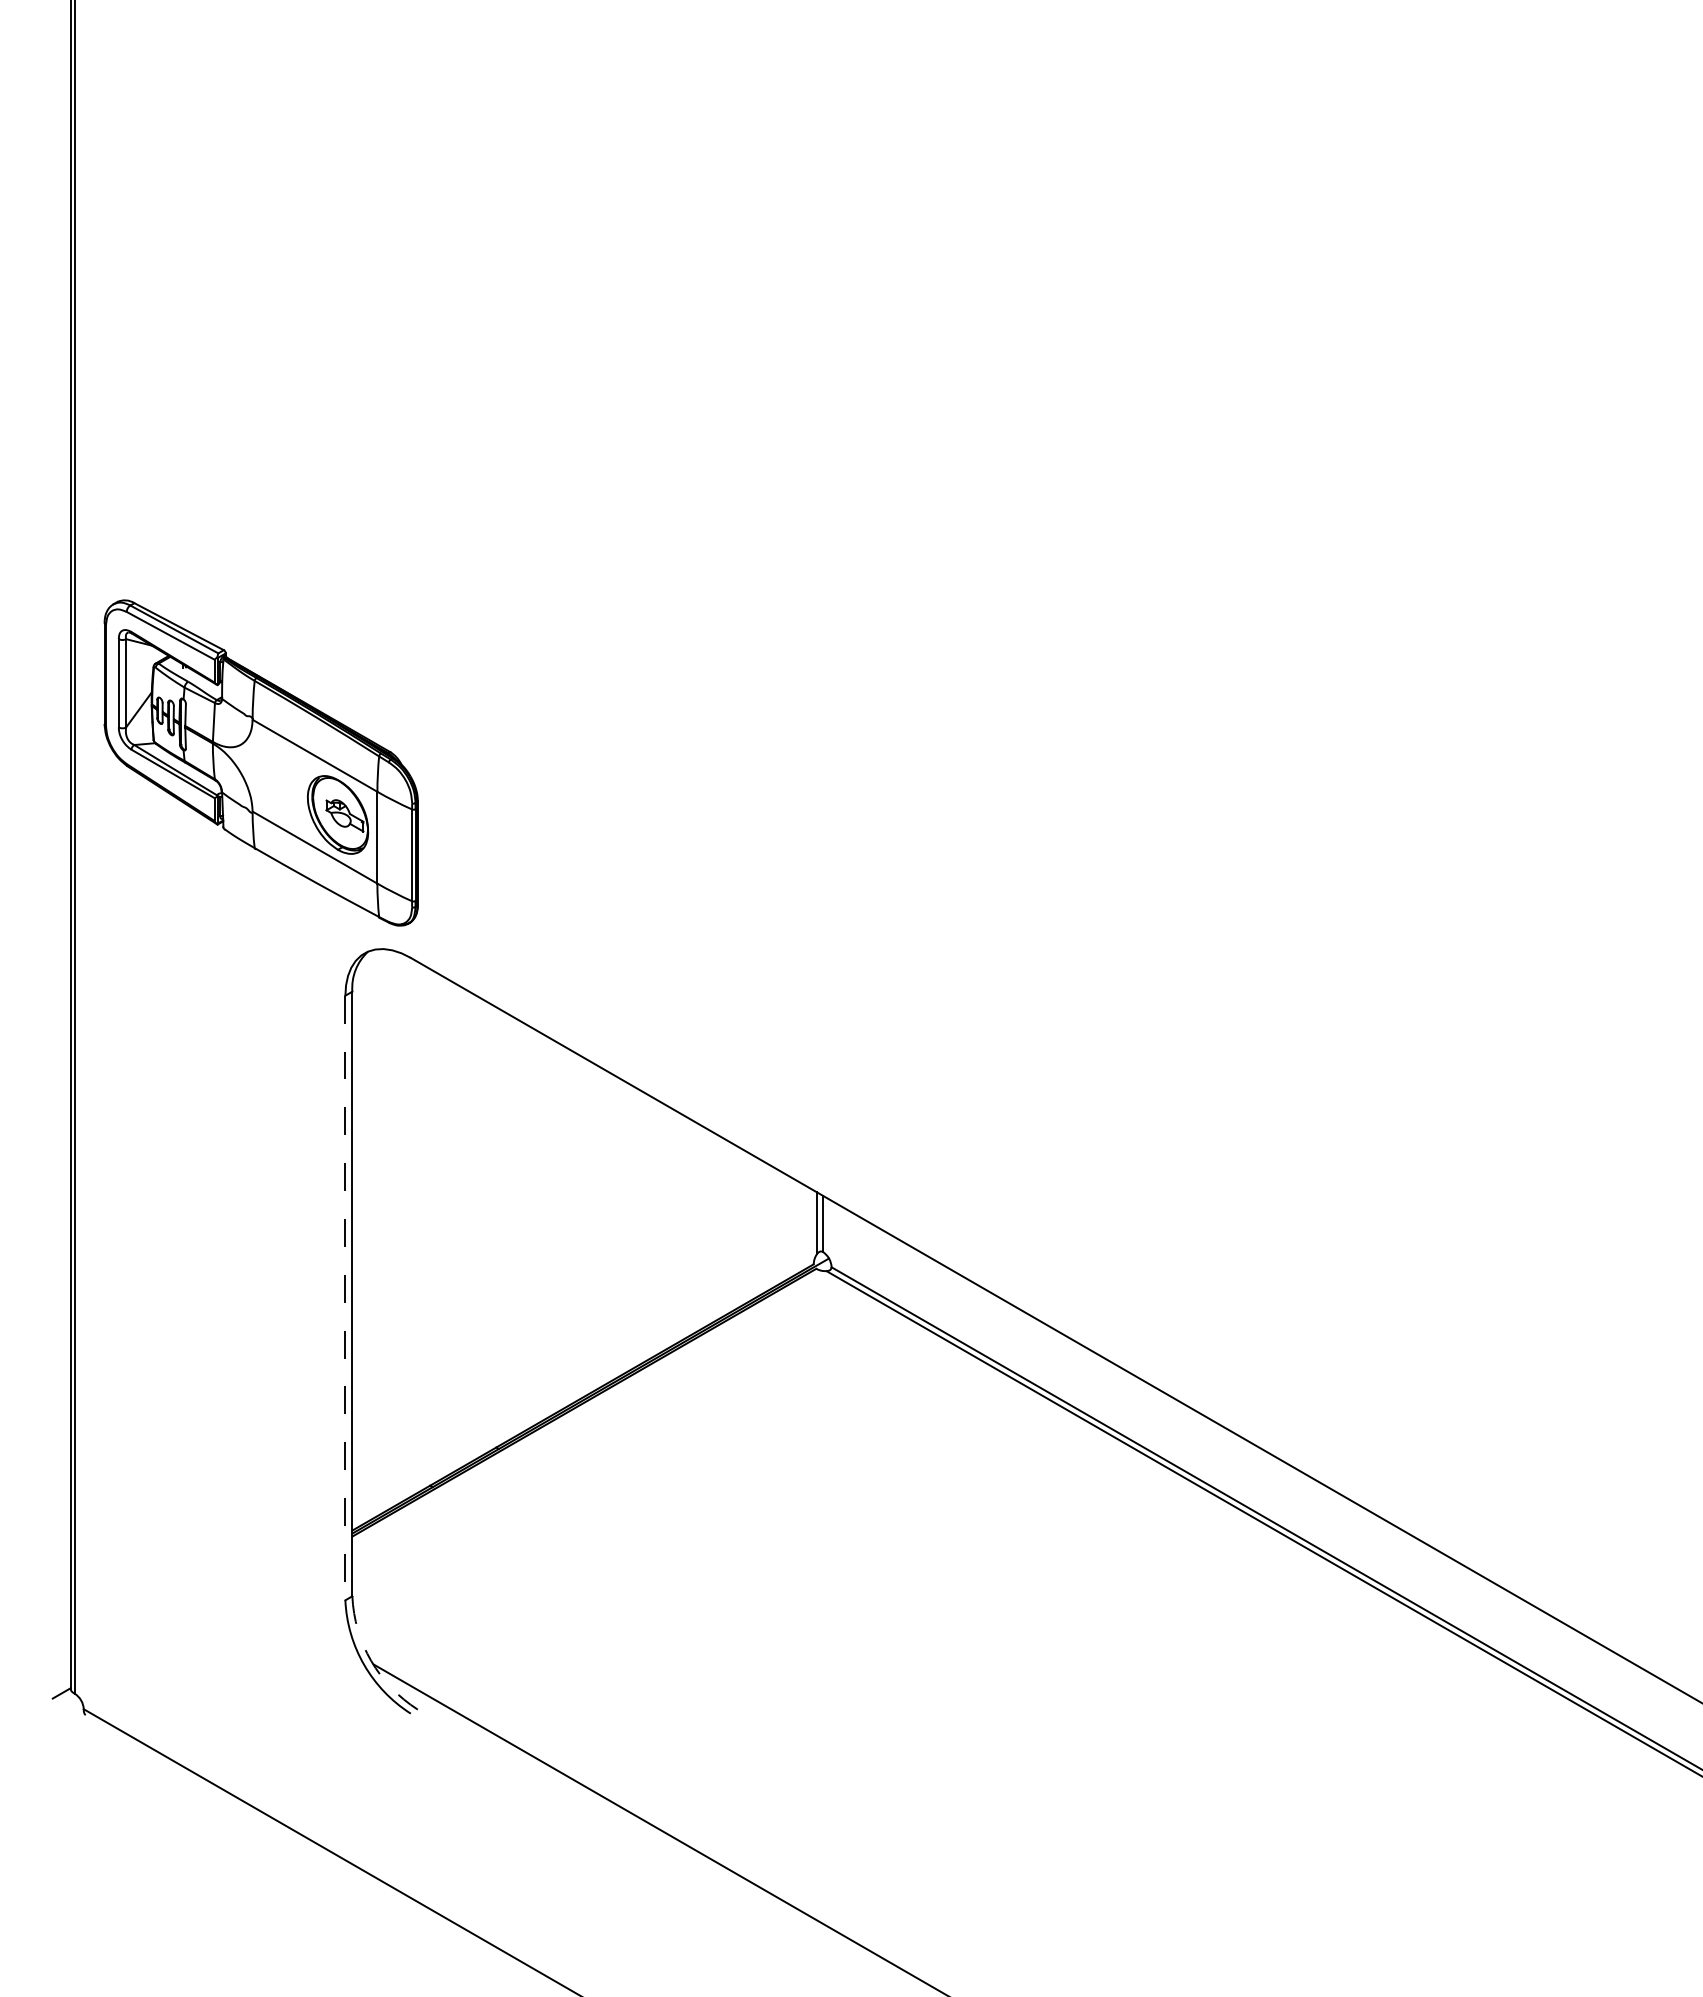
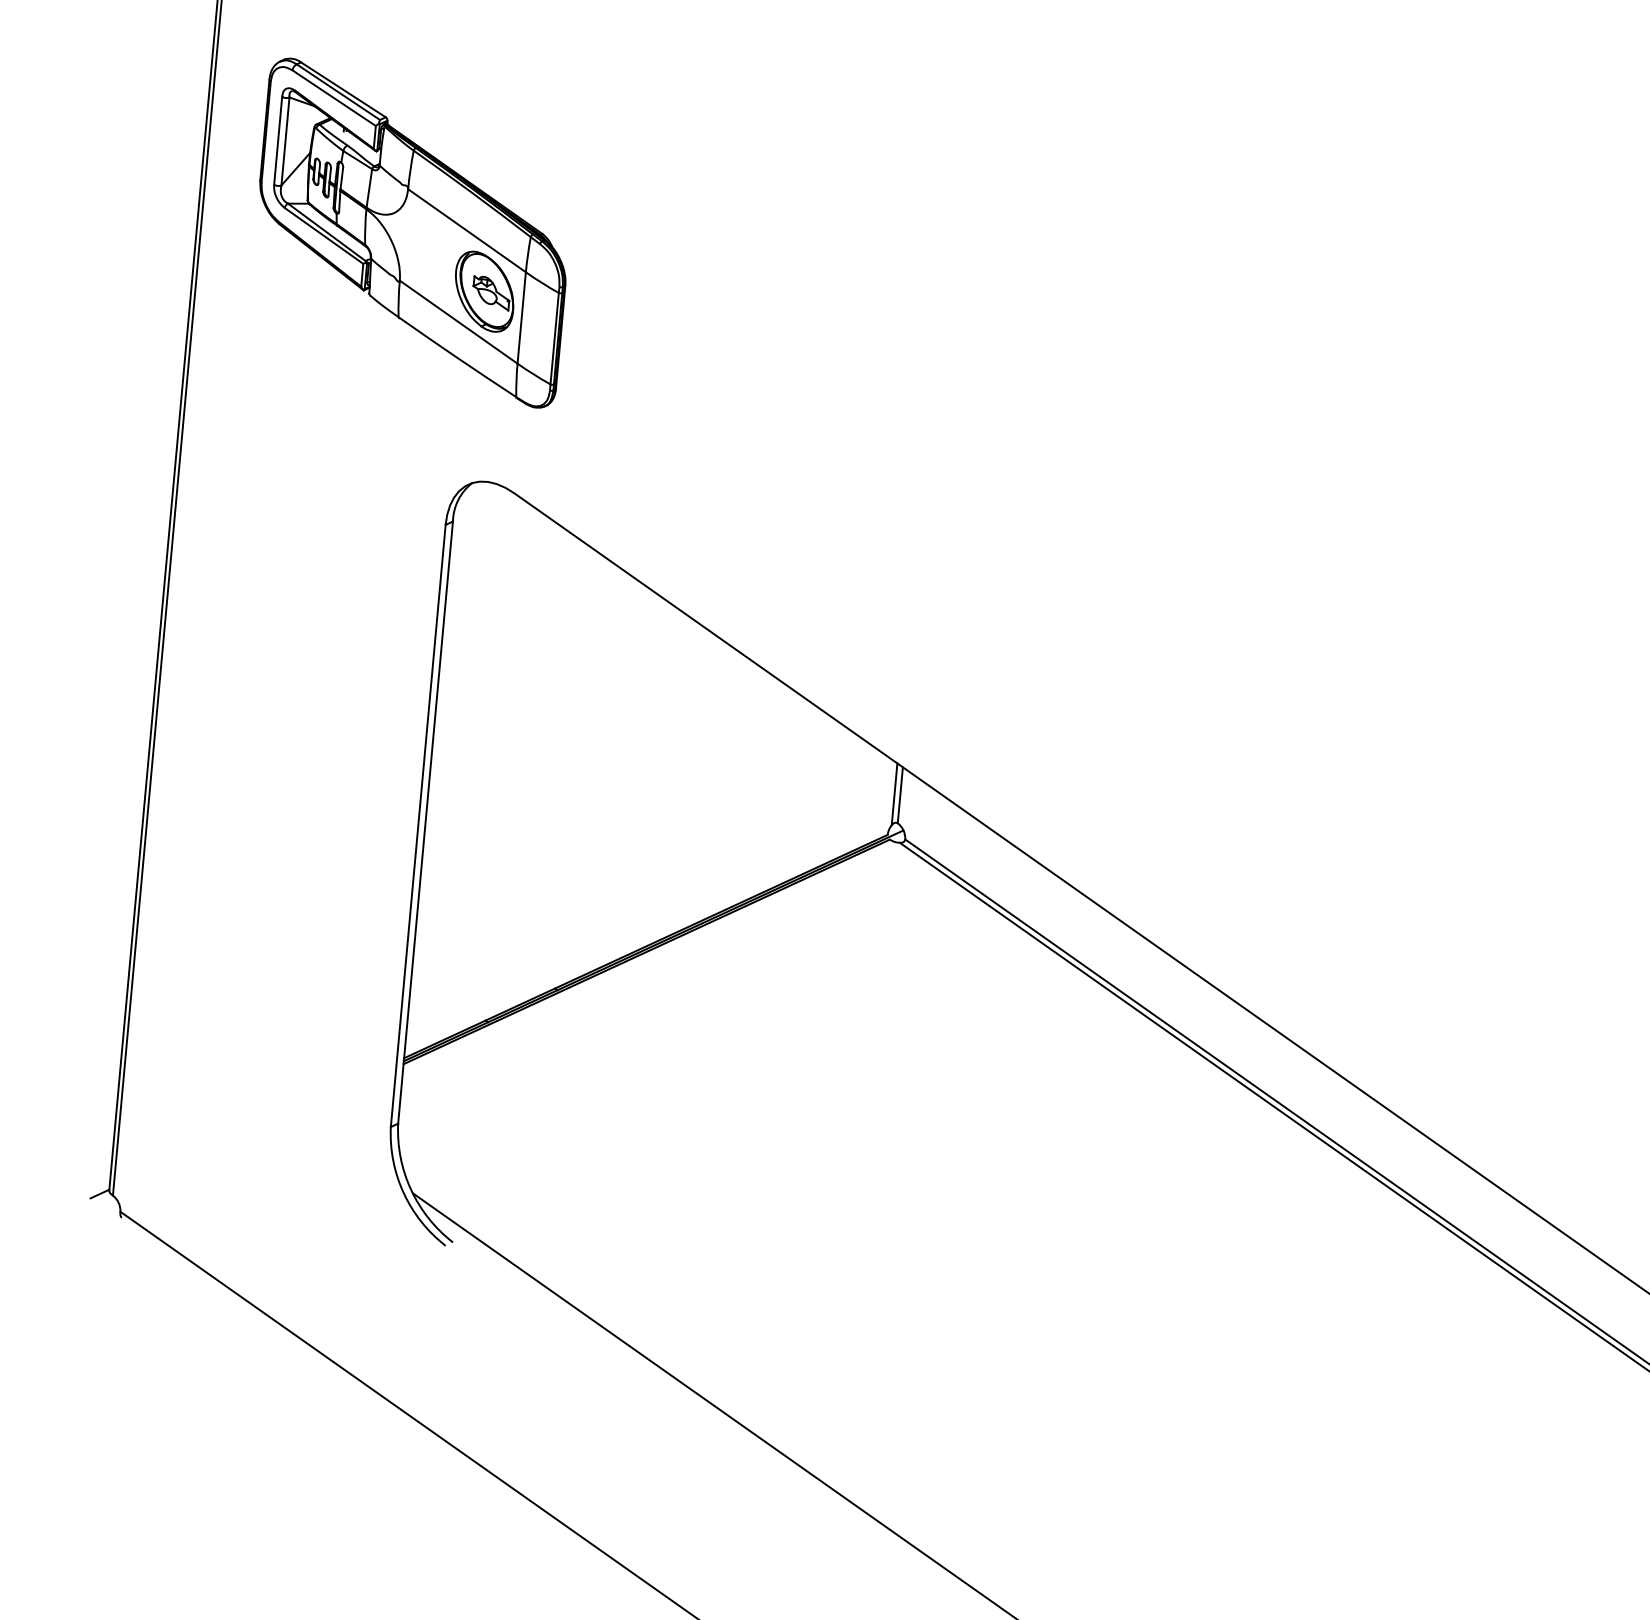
part: (260, 762) -> (412, 232), moved
line: (345, 1298) -> (418, 826), dashed -> solid
arc: (371, 1660) -> (411, 1189), dashed -> solid

